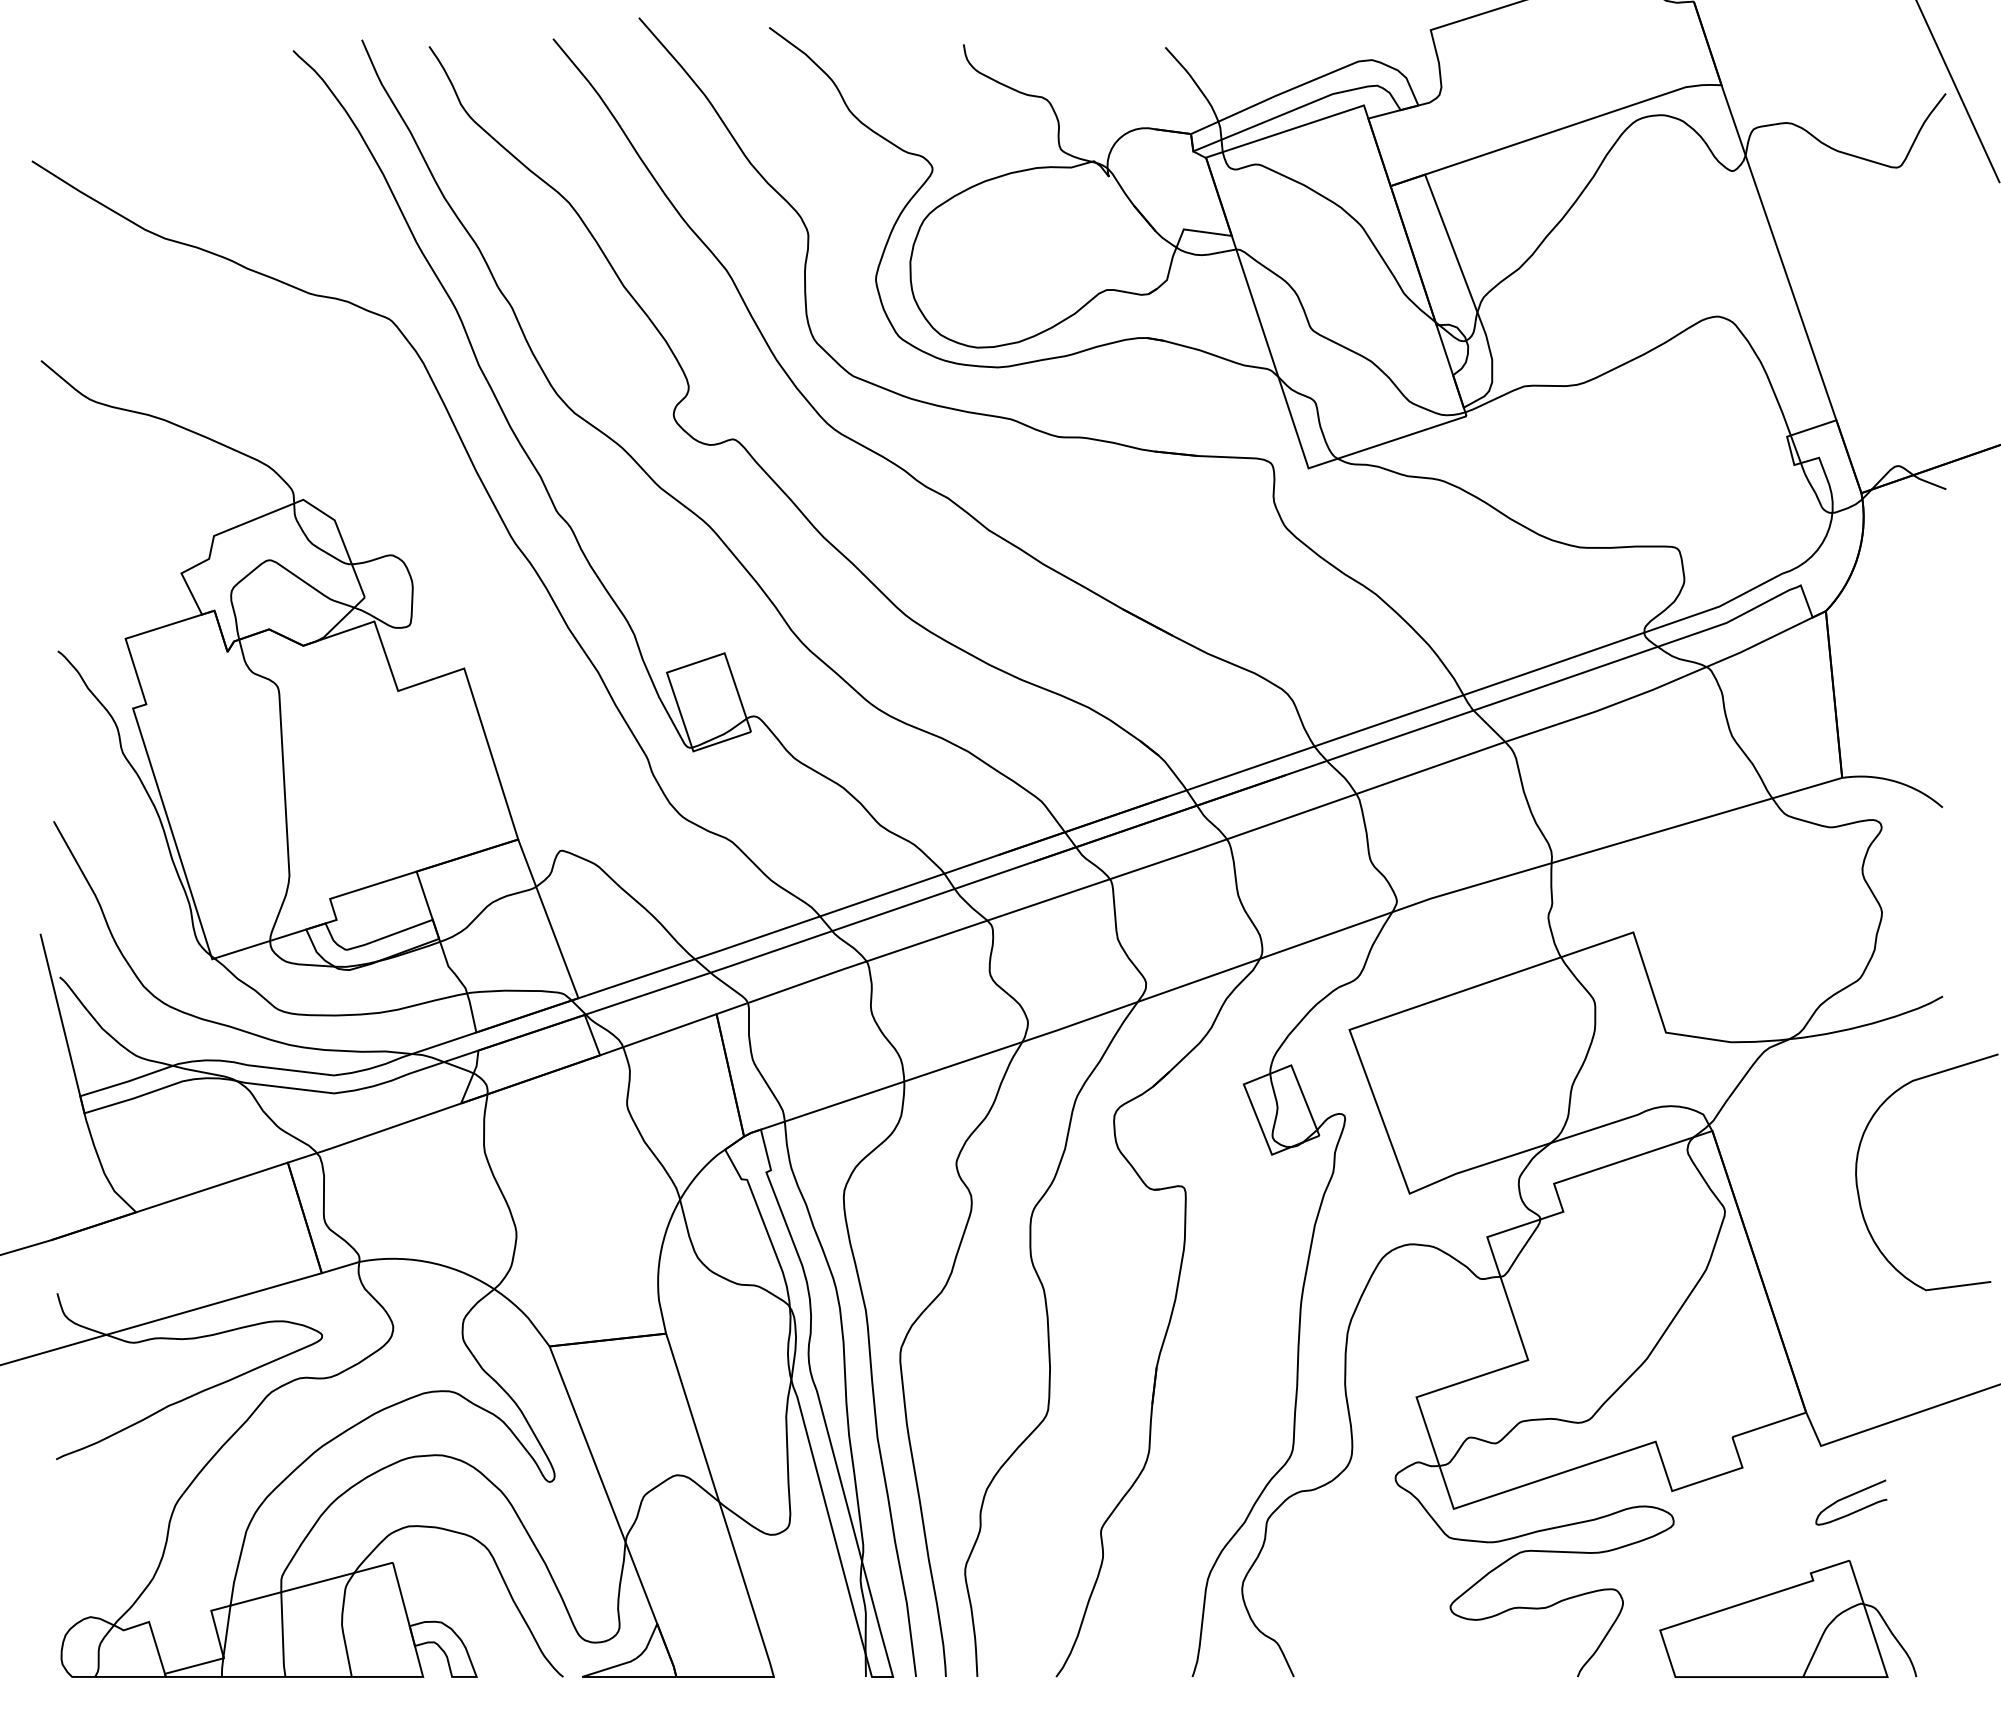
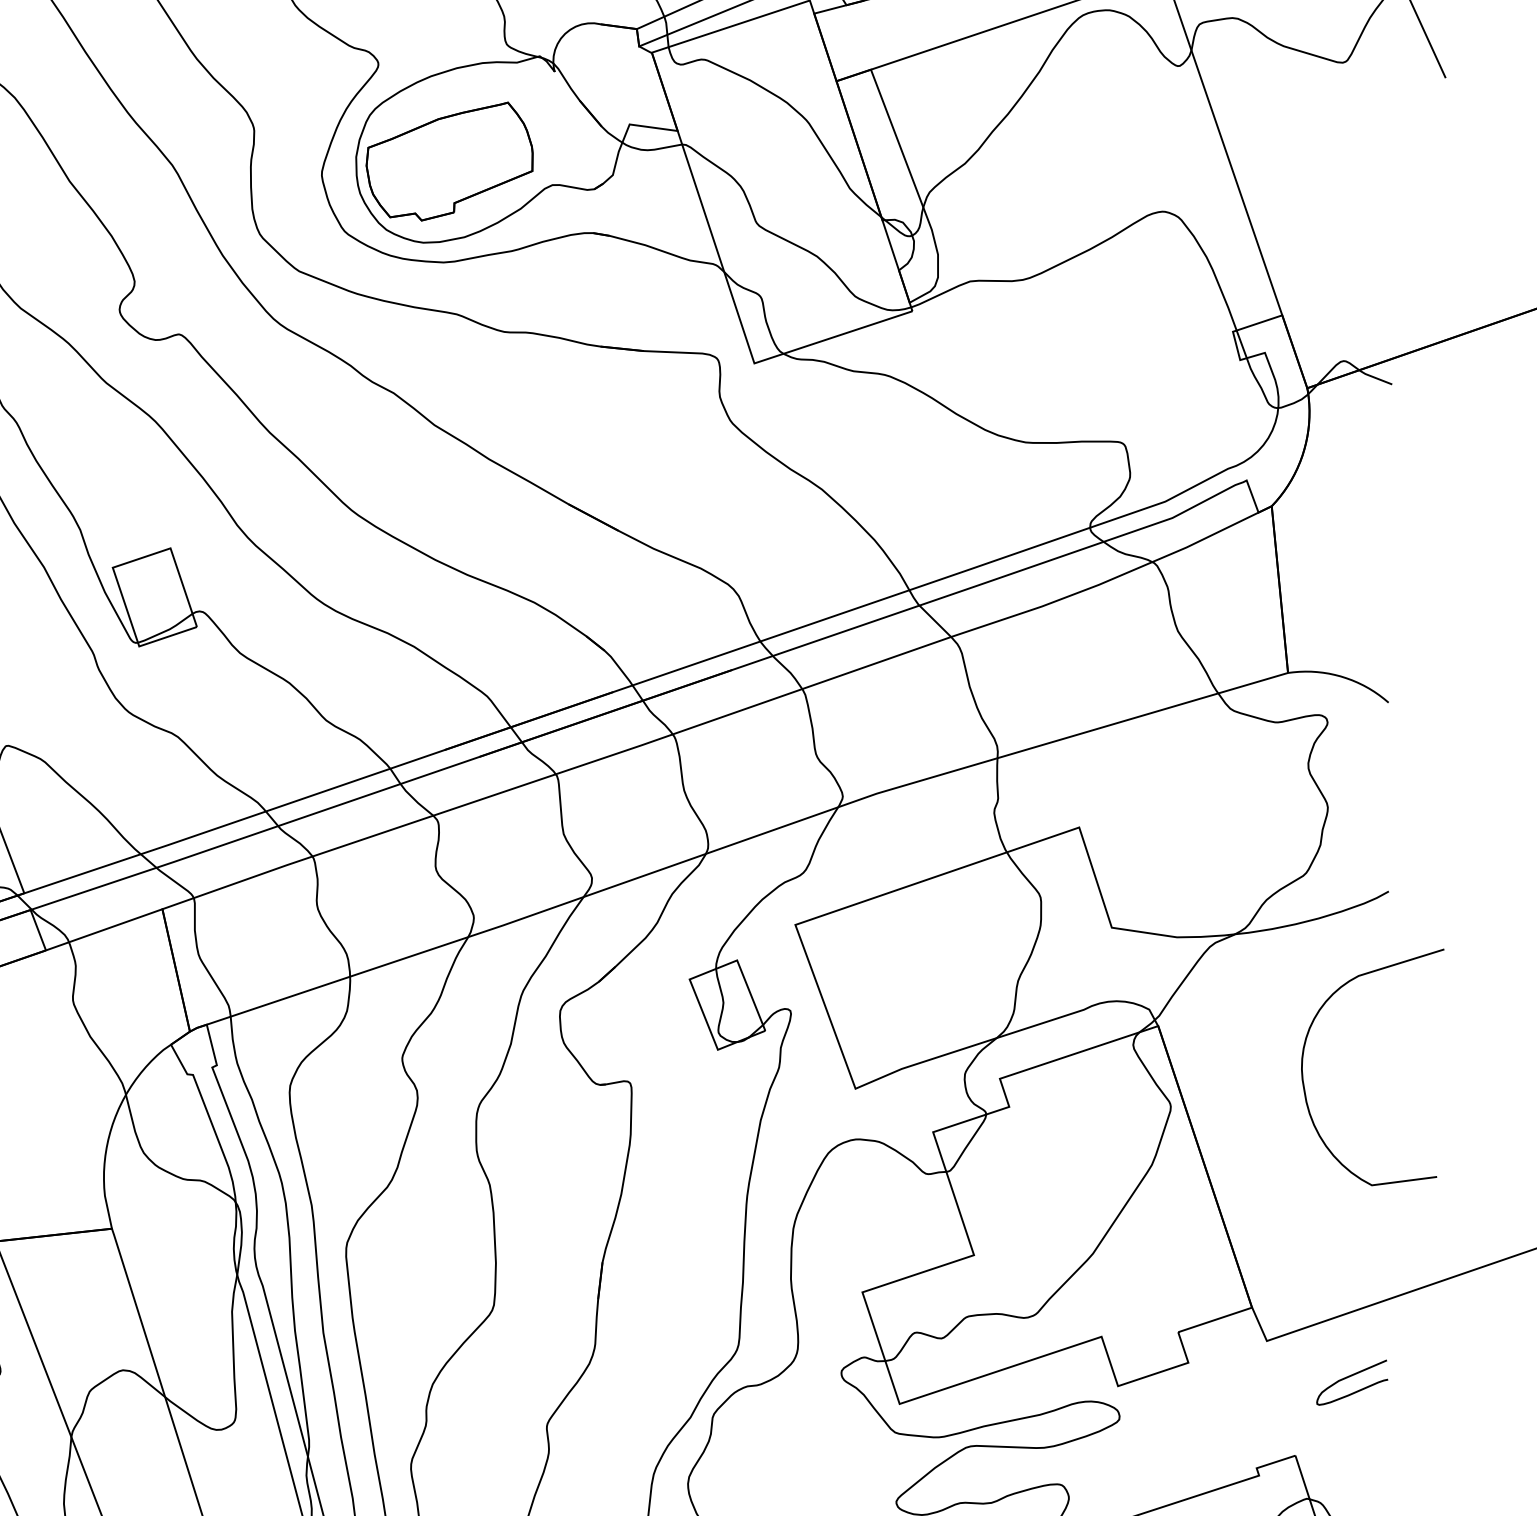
part: (1003, 266) -> (449, 161), added
curve: (1848, 1497) -> (1349, 1377), moved

